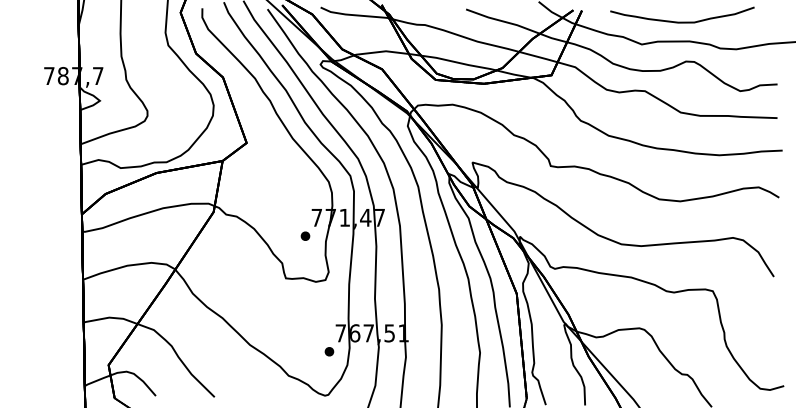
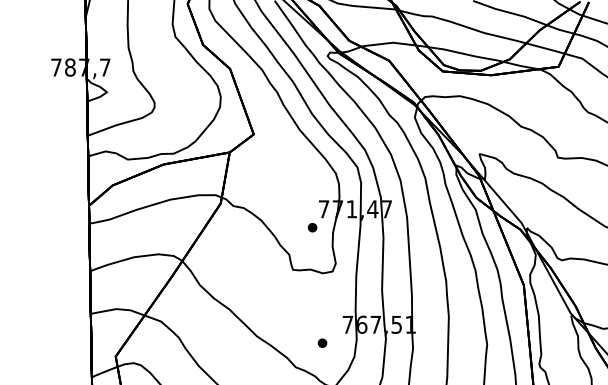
part: (329, 351) -> (322, 342), moved

